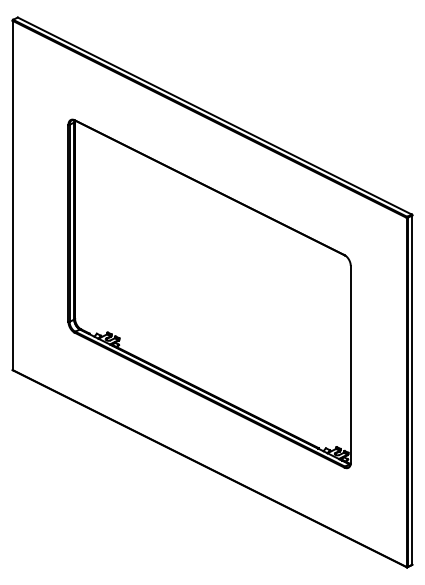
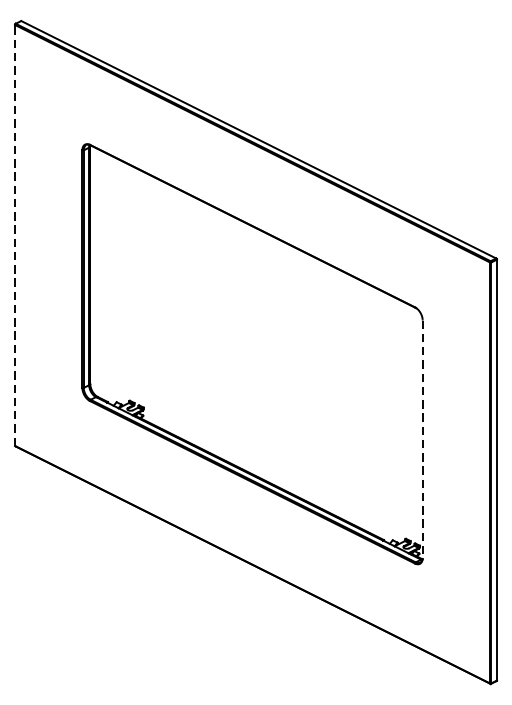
line: (12, 195) -> (14, 235), solid -> dashed
line: (350, 364) -> (422, 439), solid -> dashed

